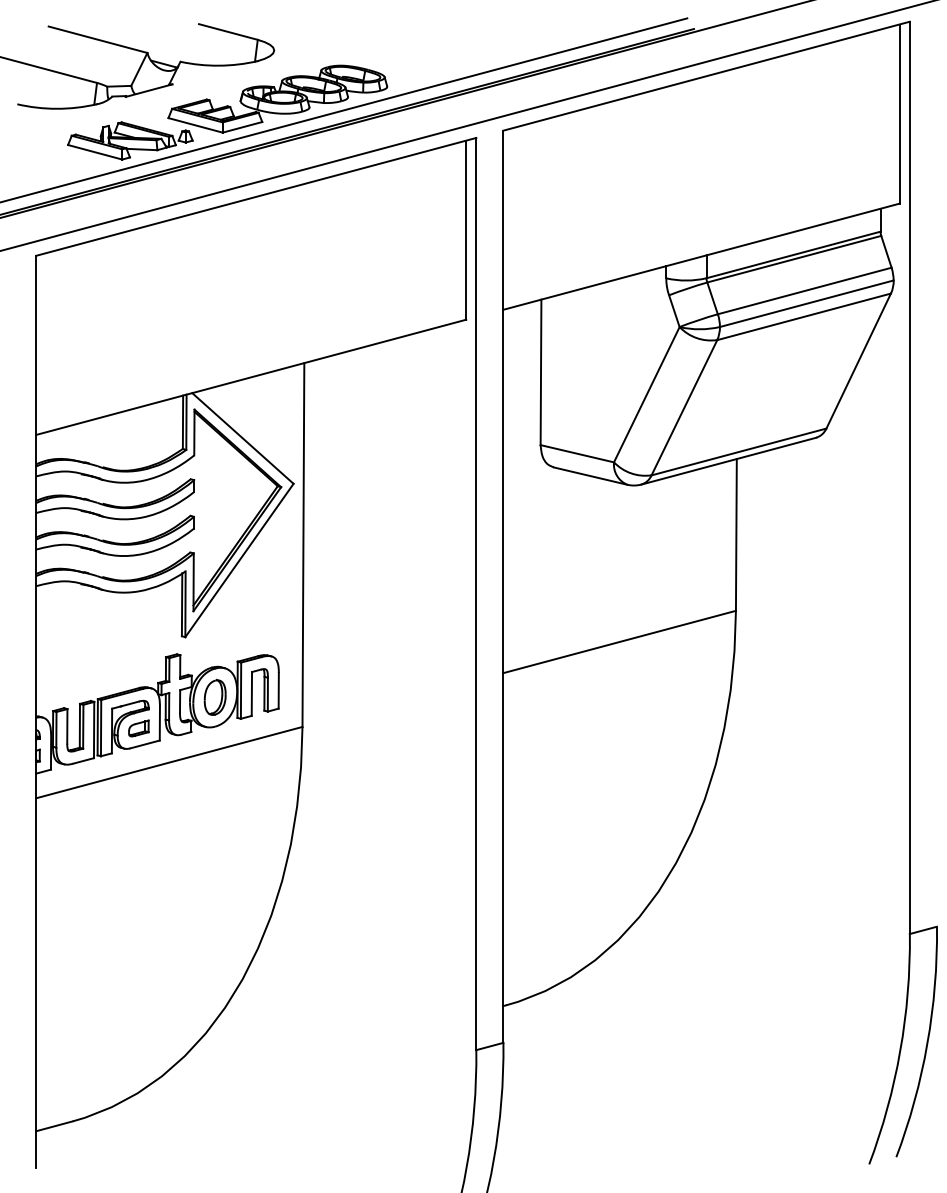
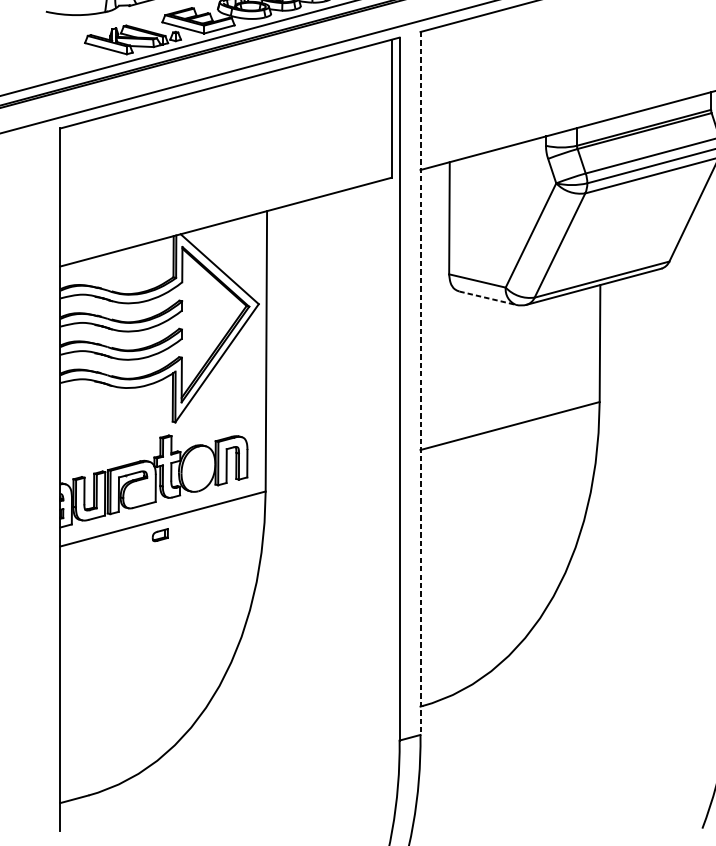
line: (590, 476) -> (487, 298), solid -> dashed
line: (503, 587) -> (420, 384), solid -> dashed
part: (214, 696) -> (197, 468), removed
part: (138, 728) -> (160, 535), moved

